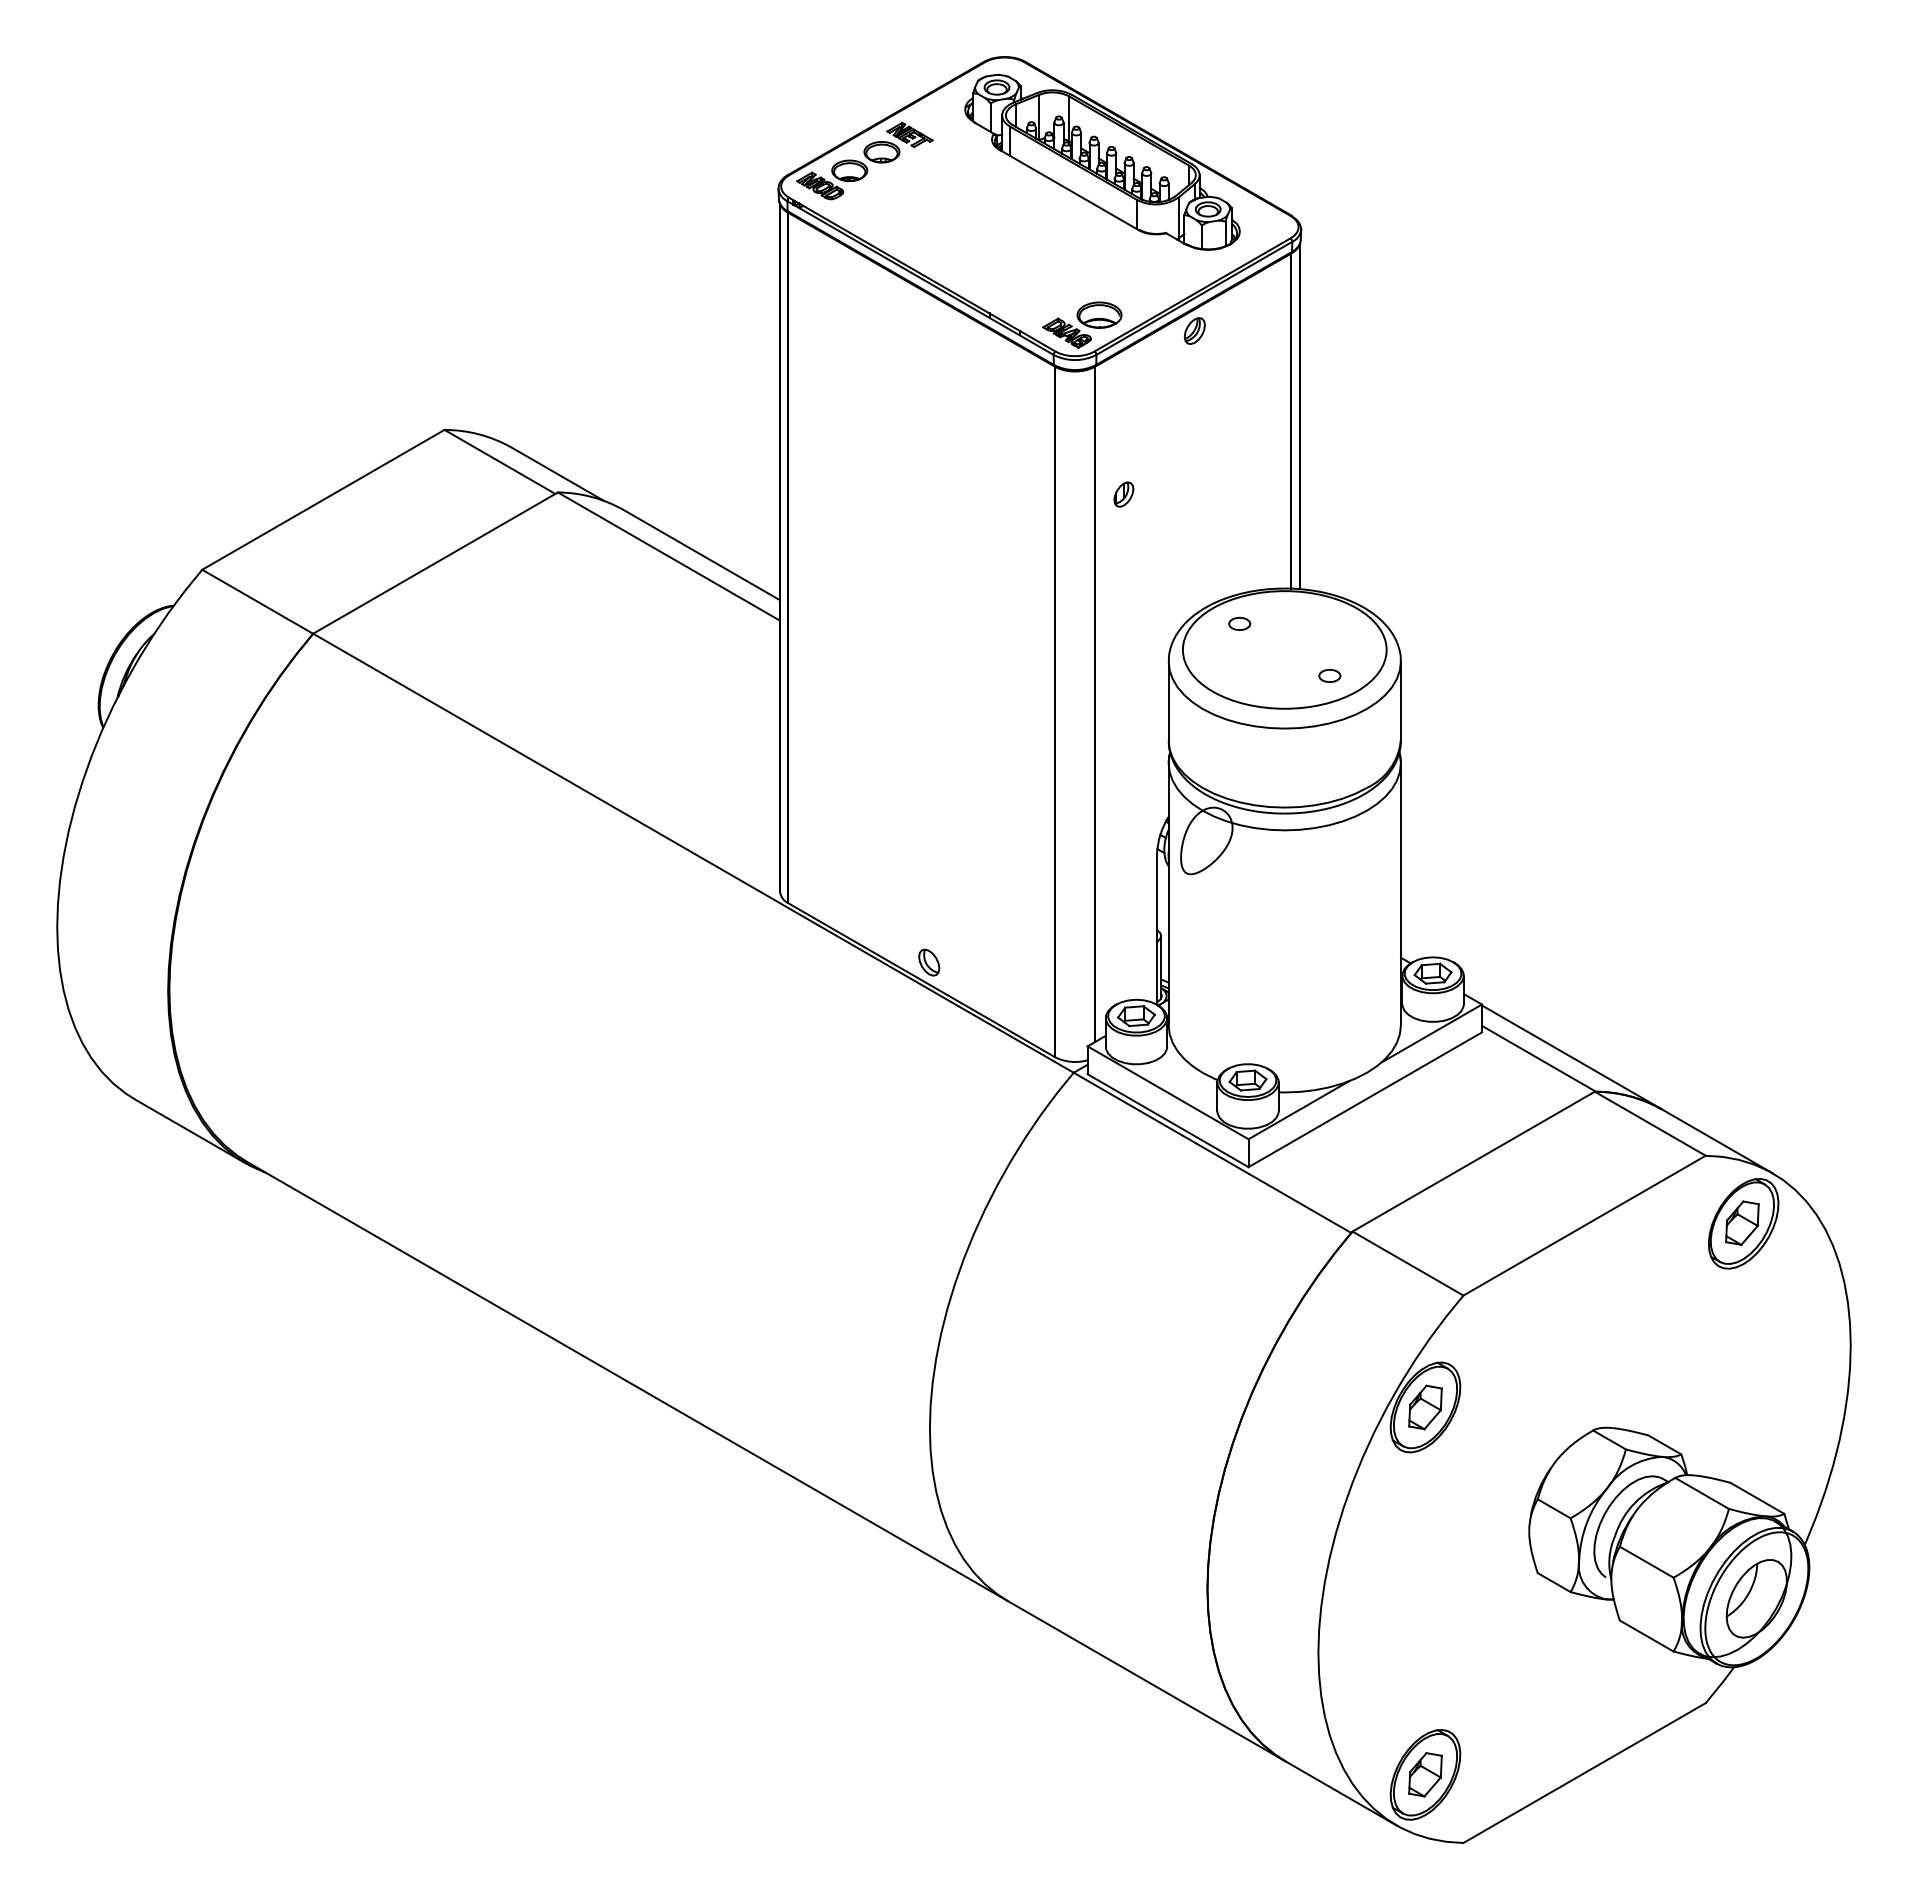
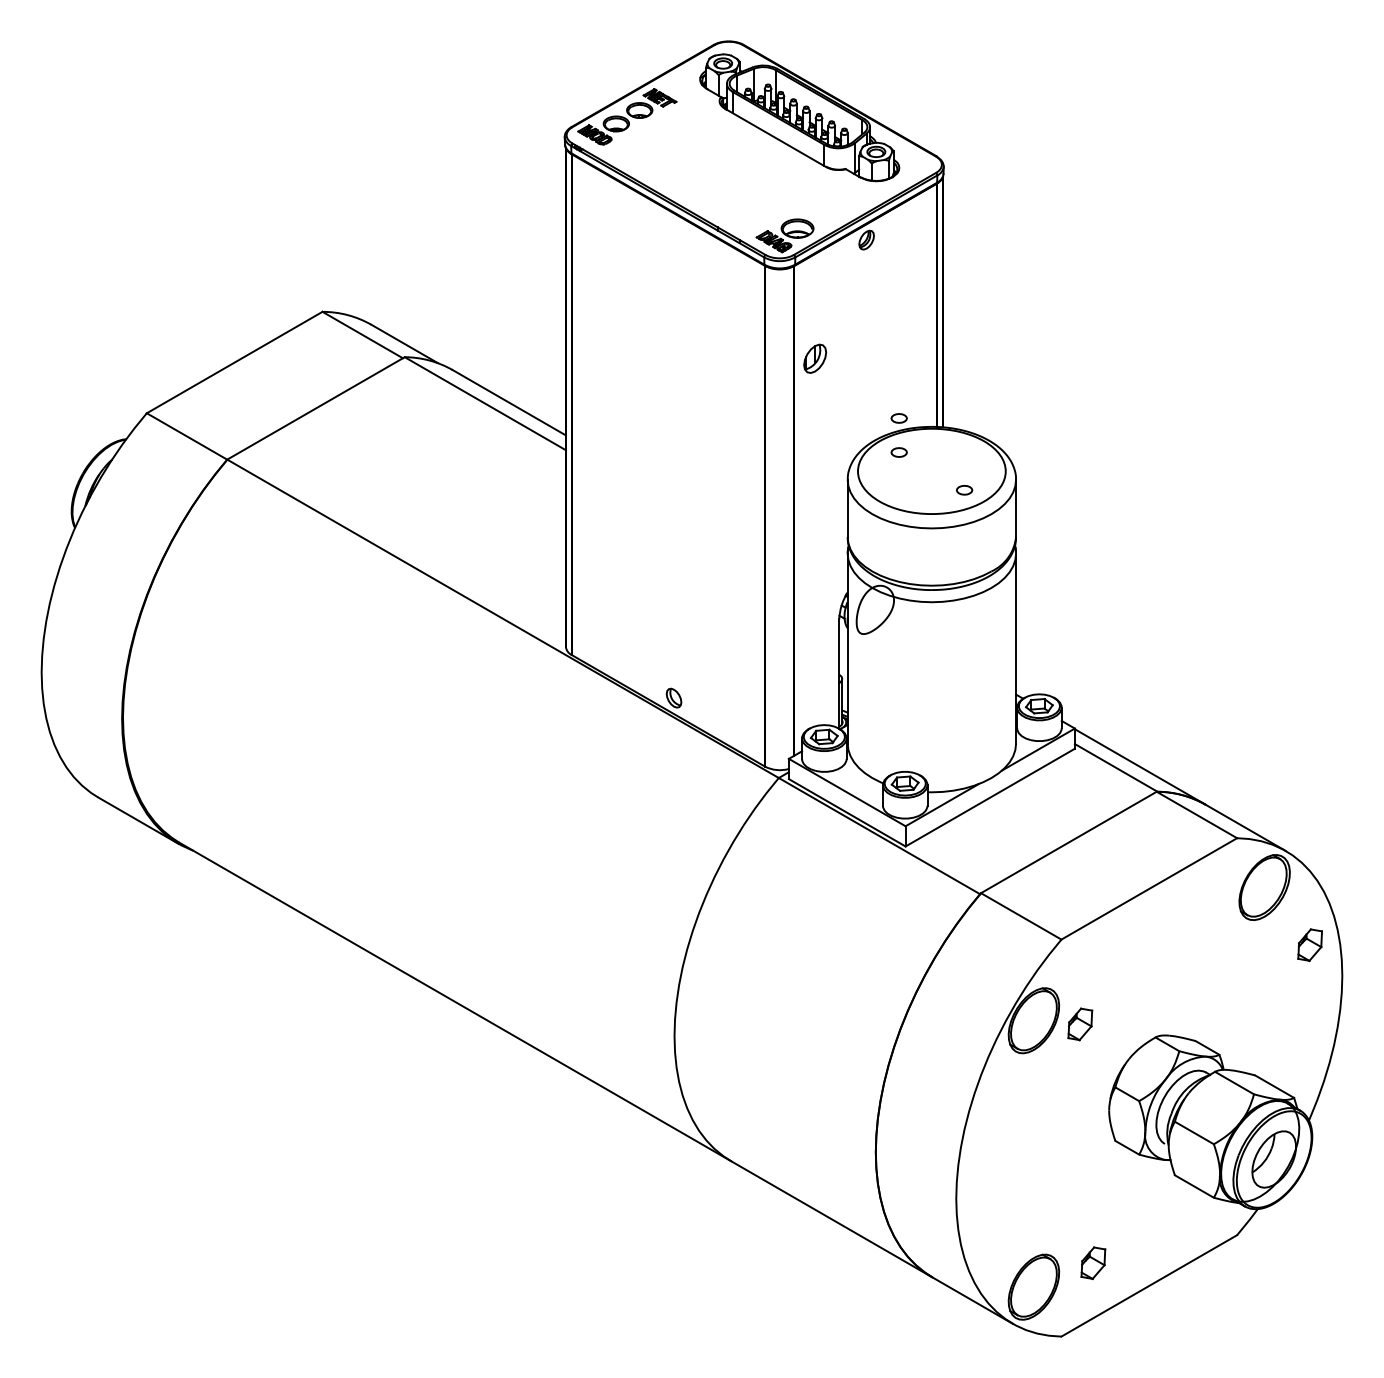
part: (1123, 494) -> (814, 358), size x1.6
part: (1239, 576) -> (899, 418), added
part: (1742, 1222) -> (1310, 944), moved
part: (1425, 1407) -> (1080, 1024), moved
part: (1425, 1774) -> (1093, 1262), moved

